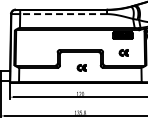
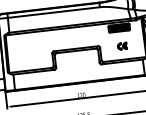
line: (63, 14) -> (53, 12), dashed -> solid
part: (81, 67) -> (79, 66), removed

